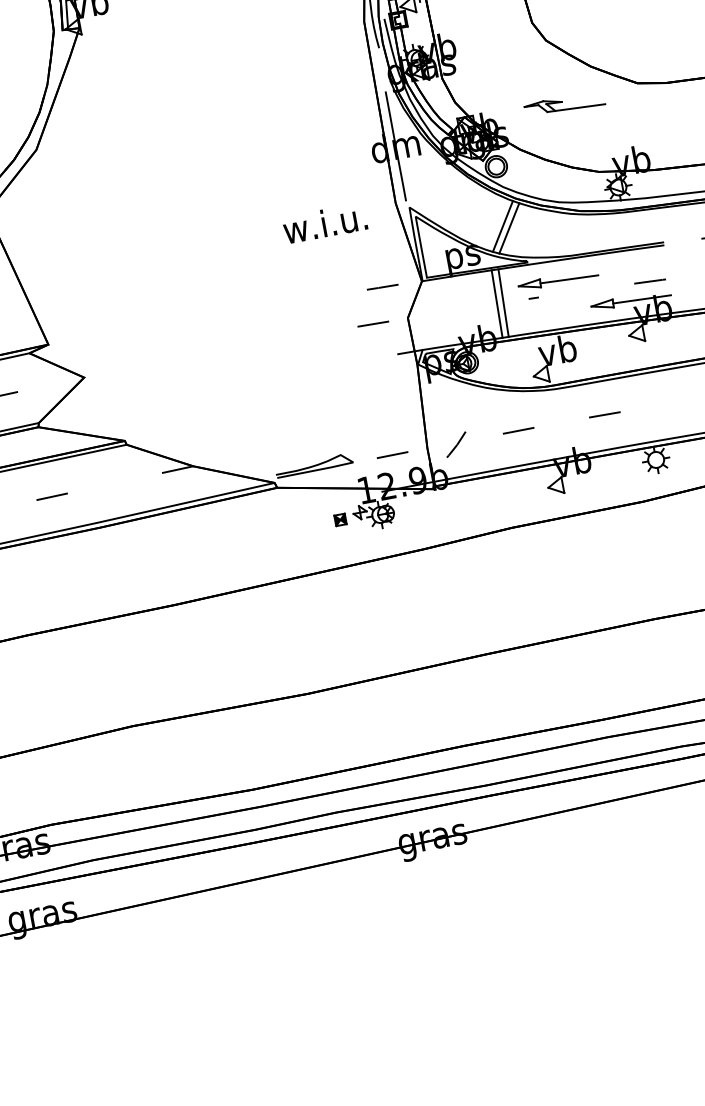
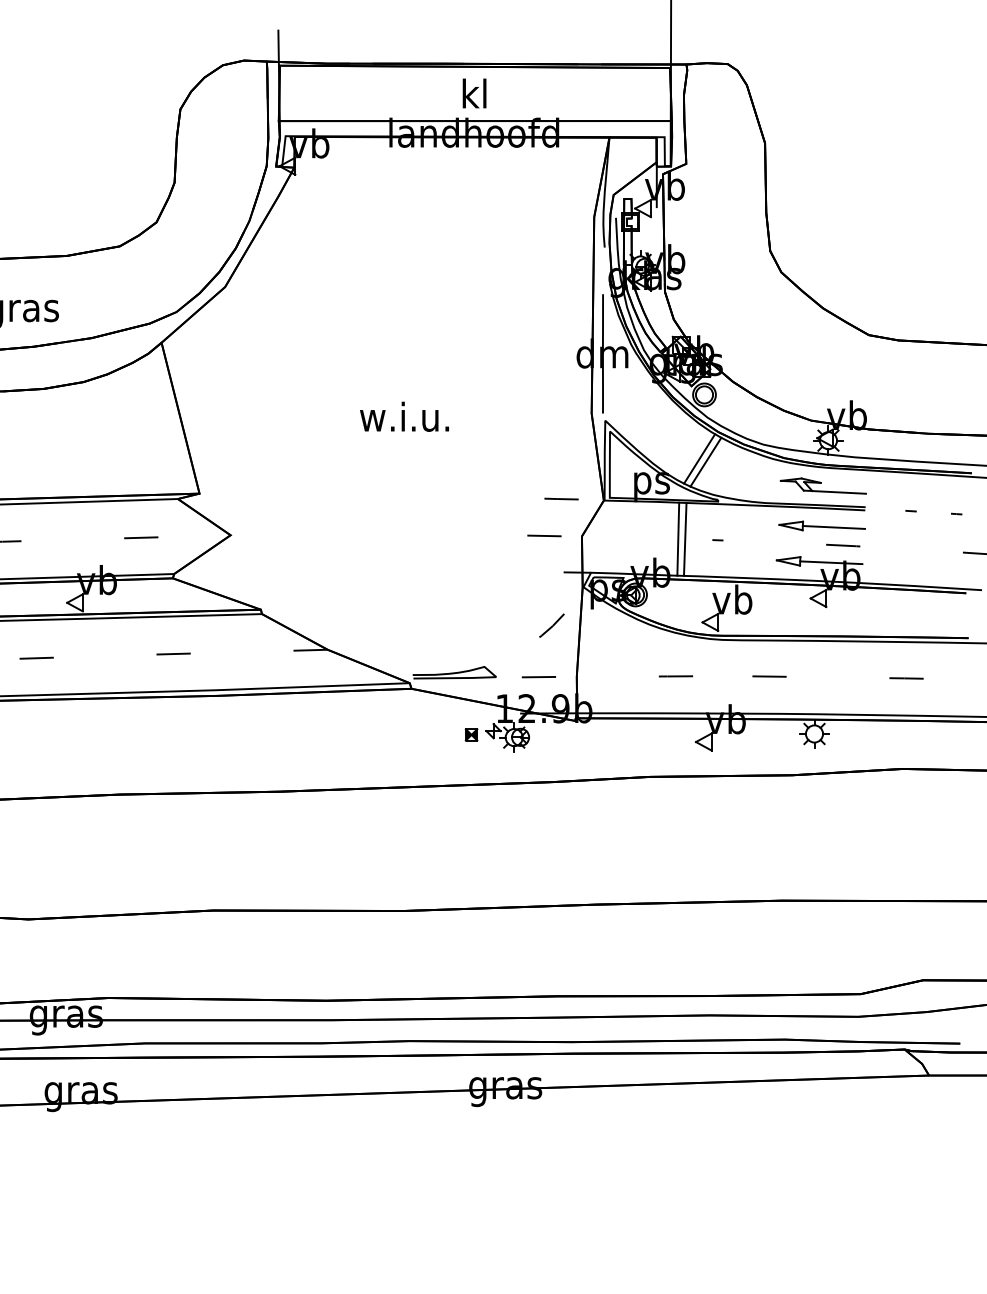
part: (563, 104) -> (822, 485), moved
text: (324, 223) -> (404, 416), moved
part: (557, 279) -> (821, 525), moved
line: (455, 444) -> (551, 625), moved

